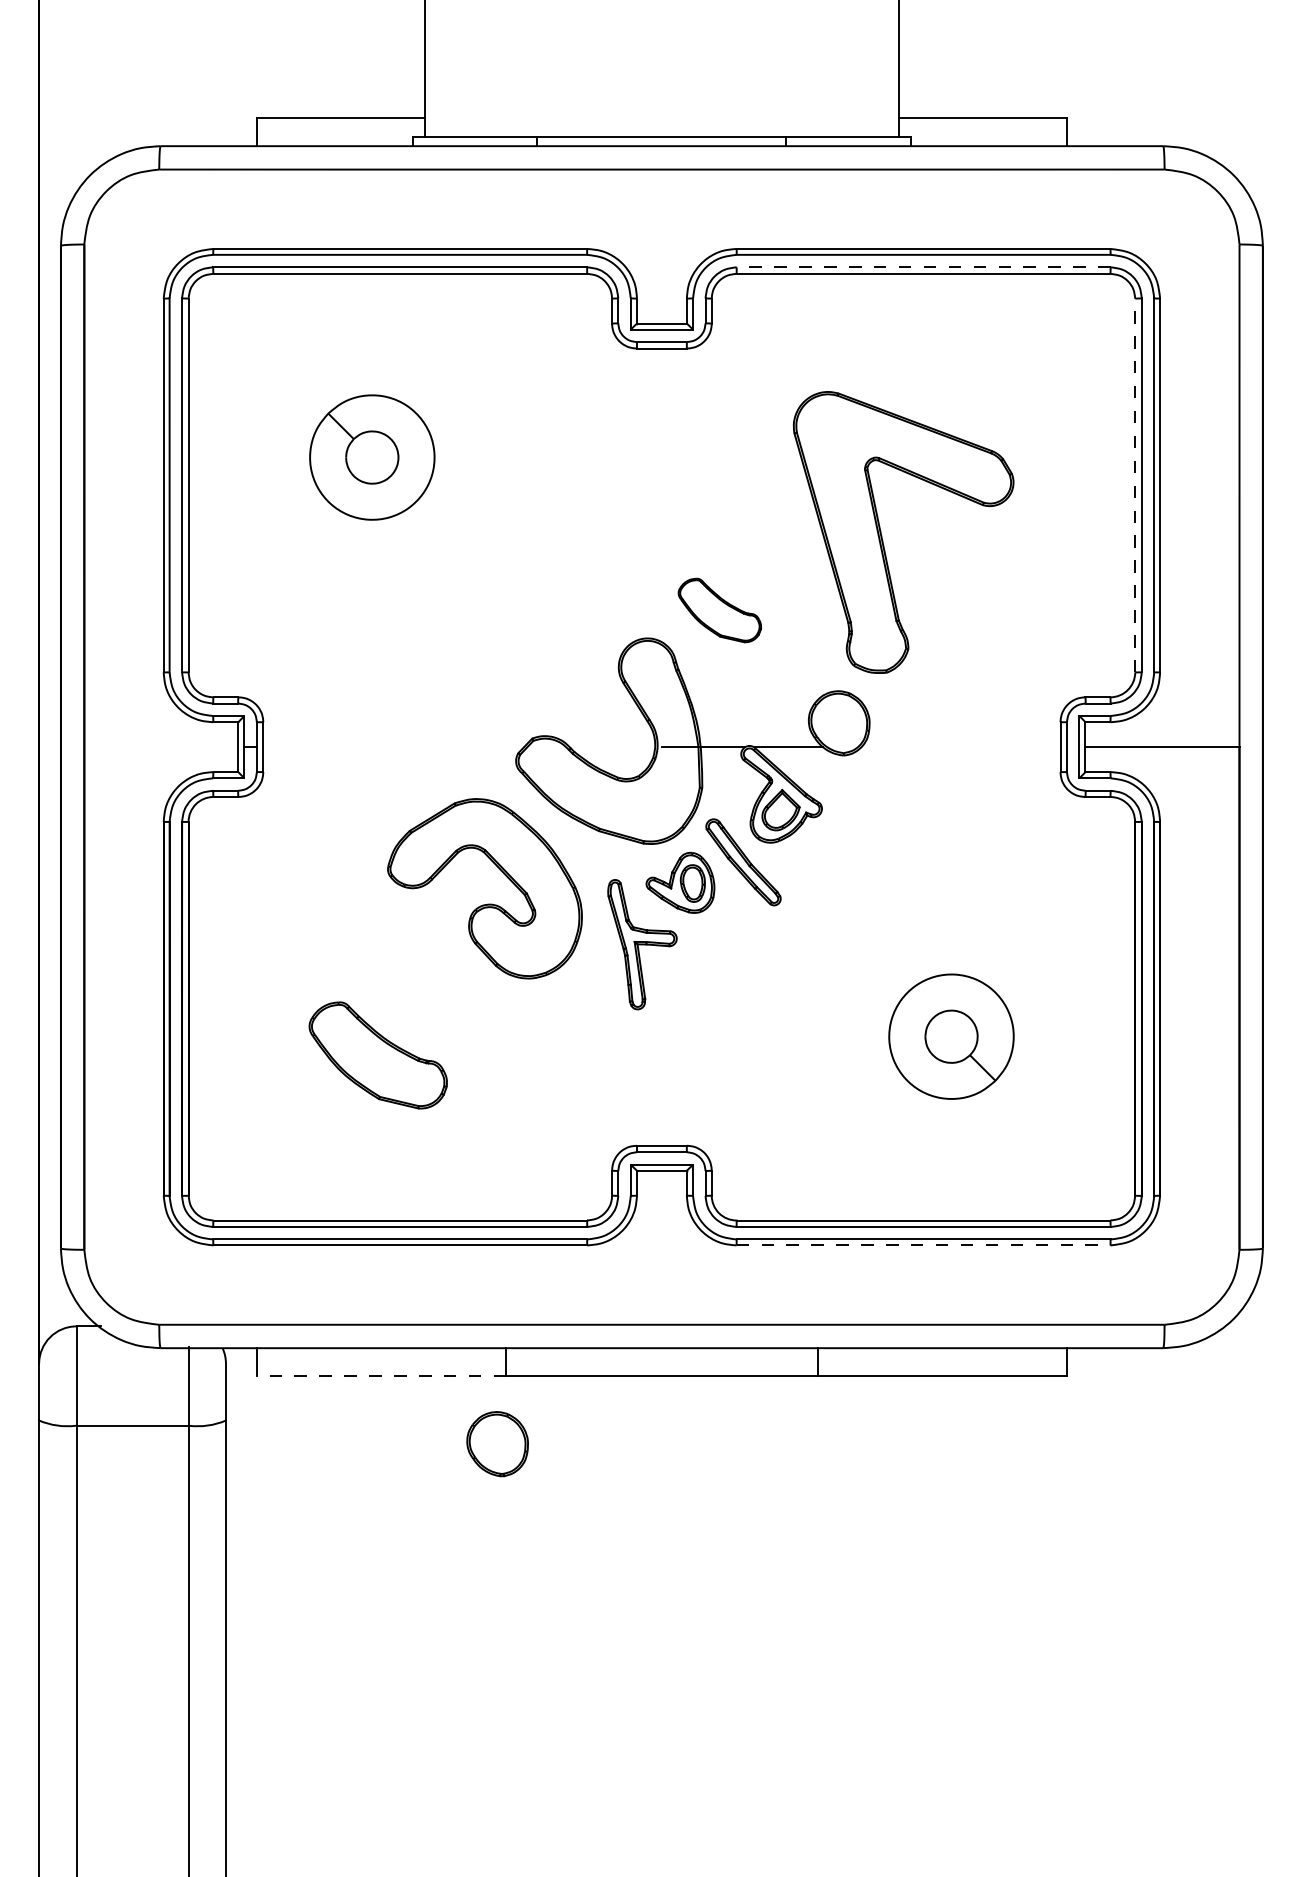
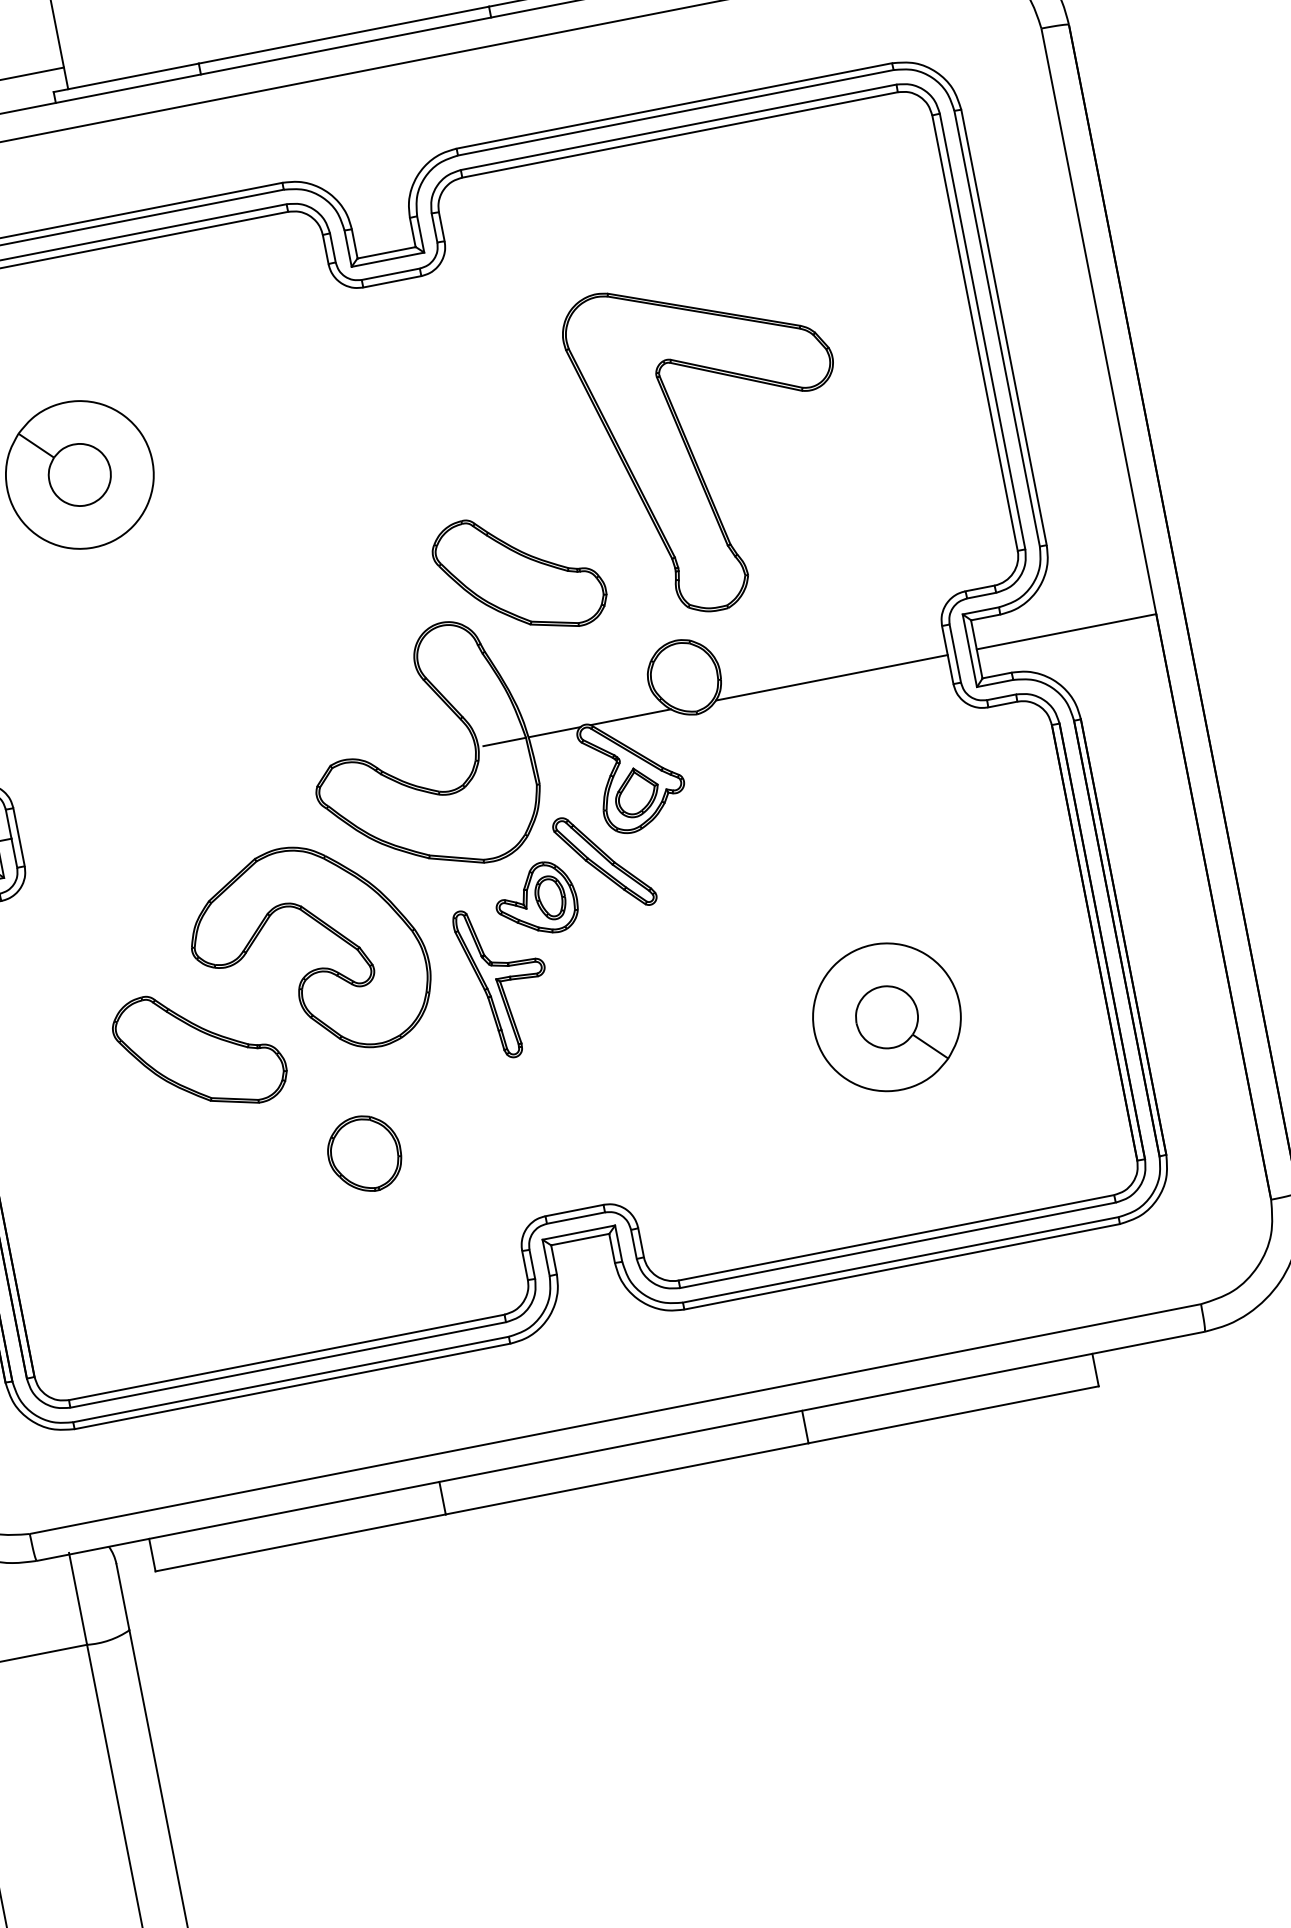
line: (923, 267) -> (678, 127), dashed -> solid
line: (1135, 485) -> (975, 333), dashed -> solid
part: (719, 610) -> (519, 573), size x1.67
line: (960, 747) -> (831, 678), added
part: (377, 1055) -> (198, 1050), moved
line: (923, 1245) -> (902, 1266), dashed -> solid
line: (381, 1376) -> (300, 1543), dashed -> solid
part: (497, 1444) -> (364, 1154), moved

